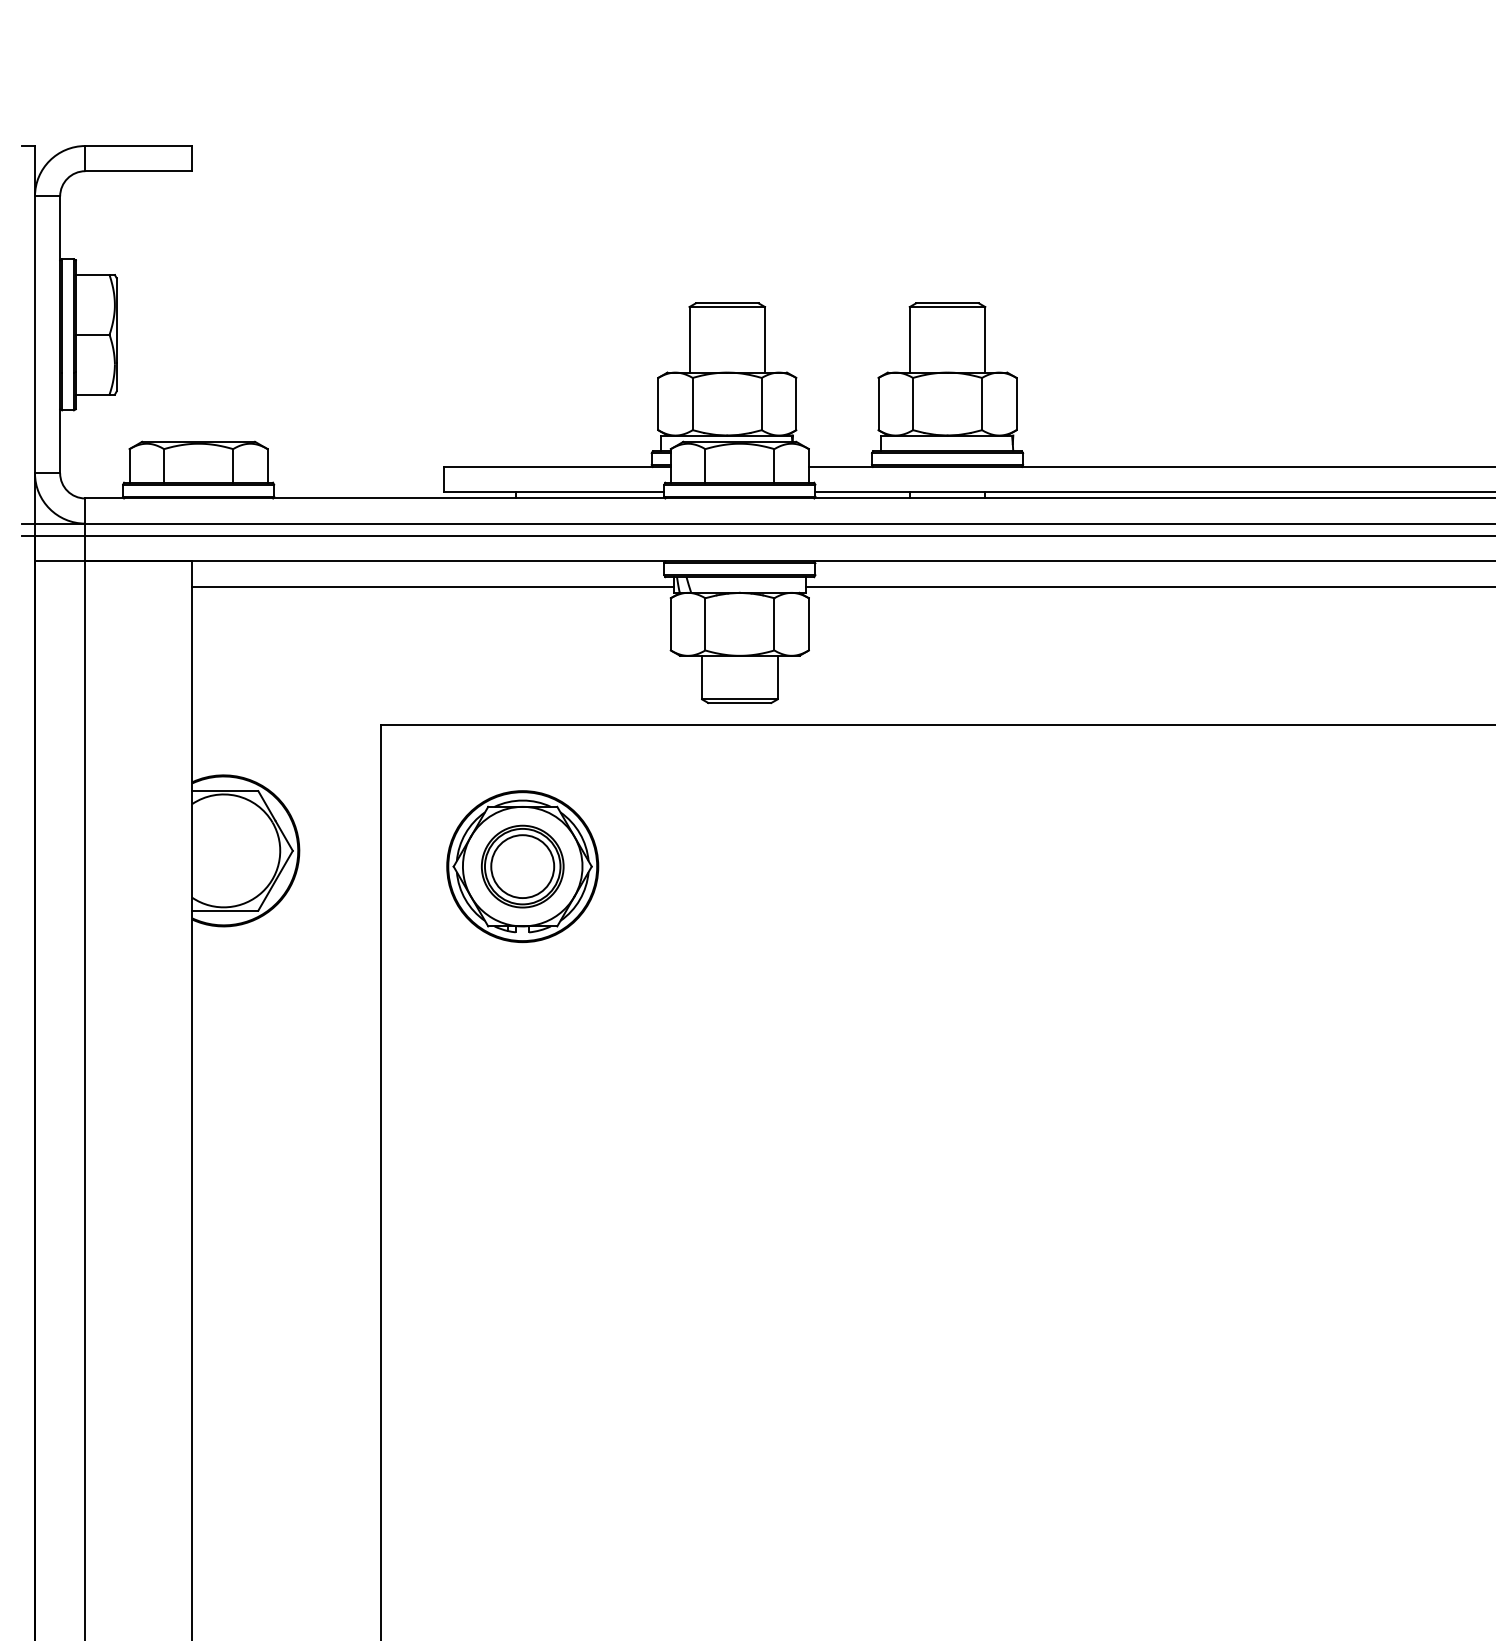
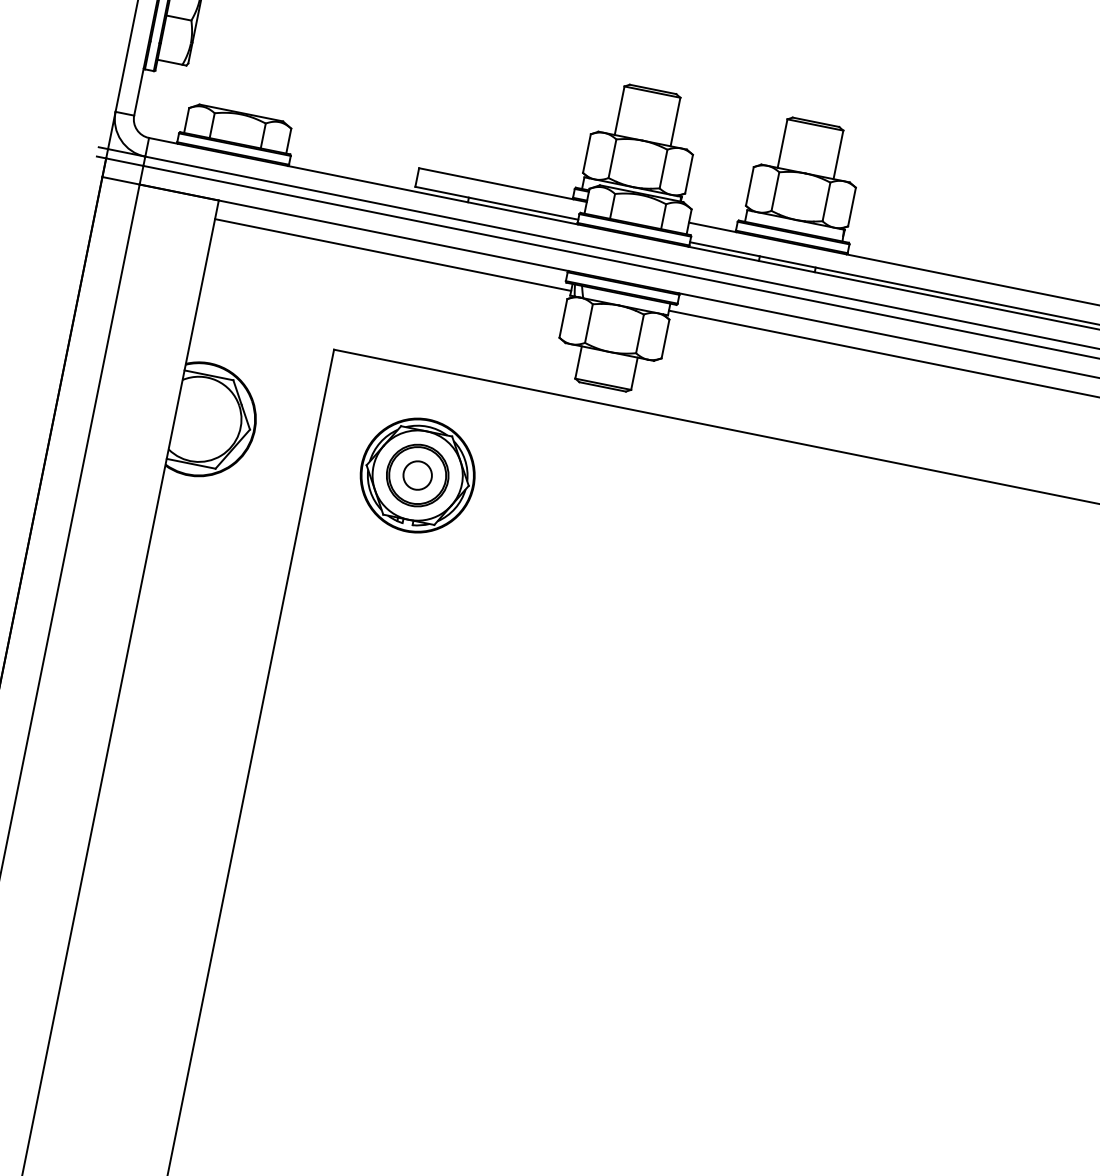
circle: (522, 866) -> (417, 475), size x0.6

